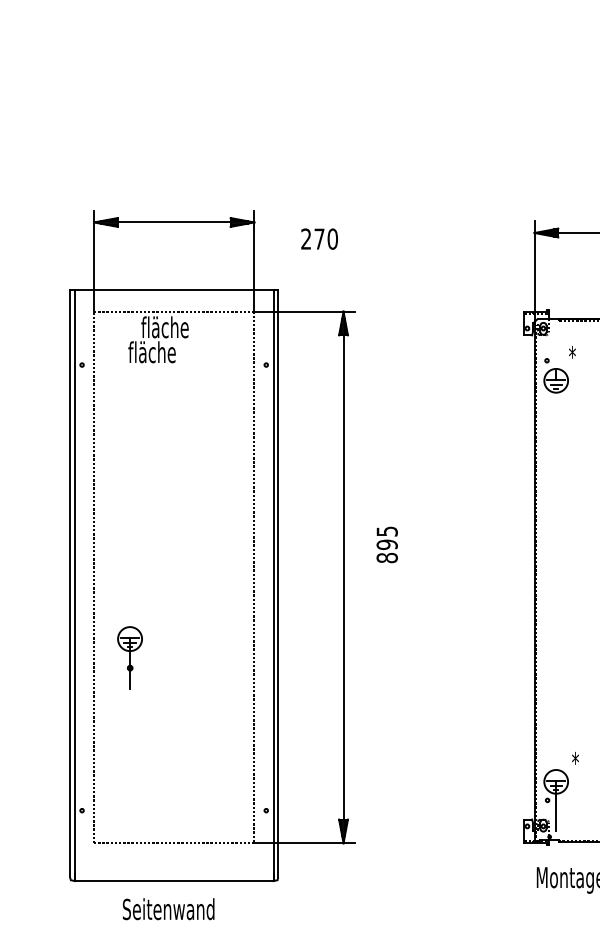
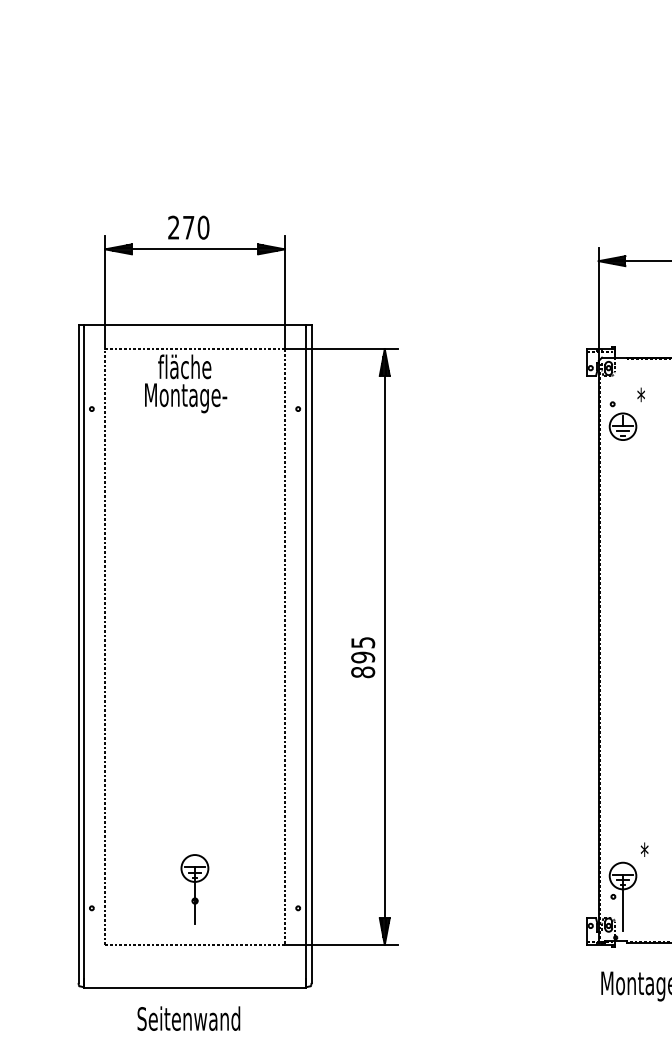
text: (319, 238) -> (188, 226), moved
text: (165, 354) -> (185, 397), fläche -> Montage-
text: (386, 544) -> (362, 657), moved
part: (129, 657) -> (194, 889), moved

